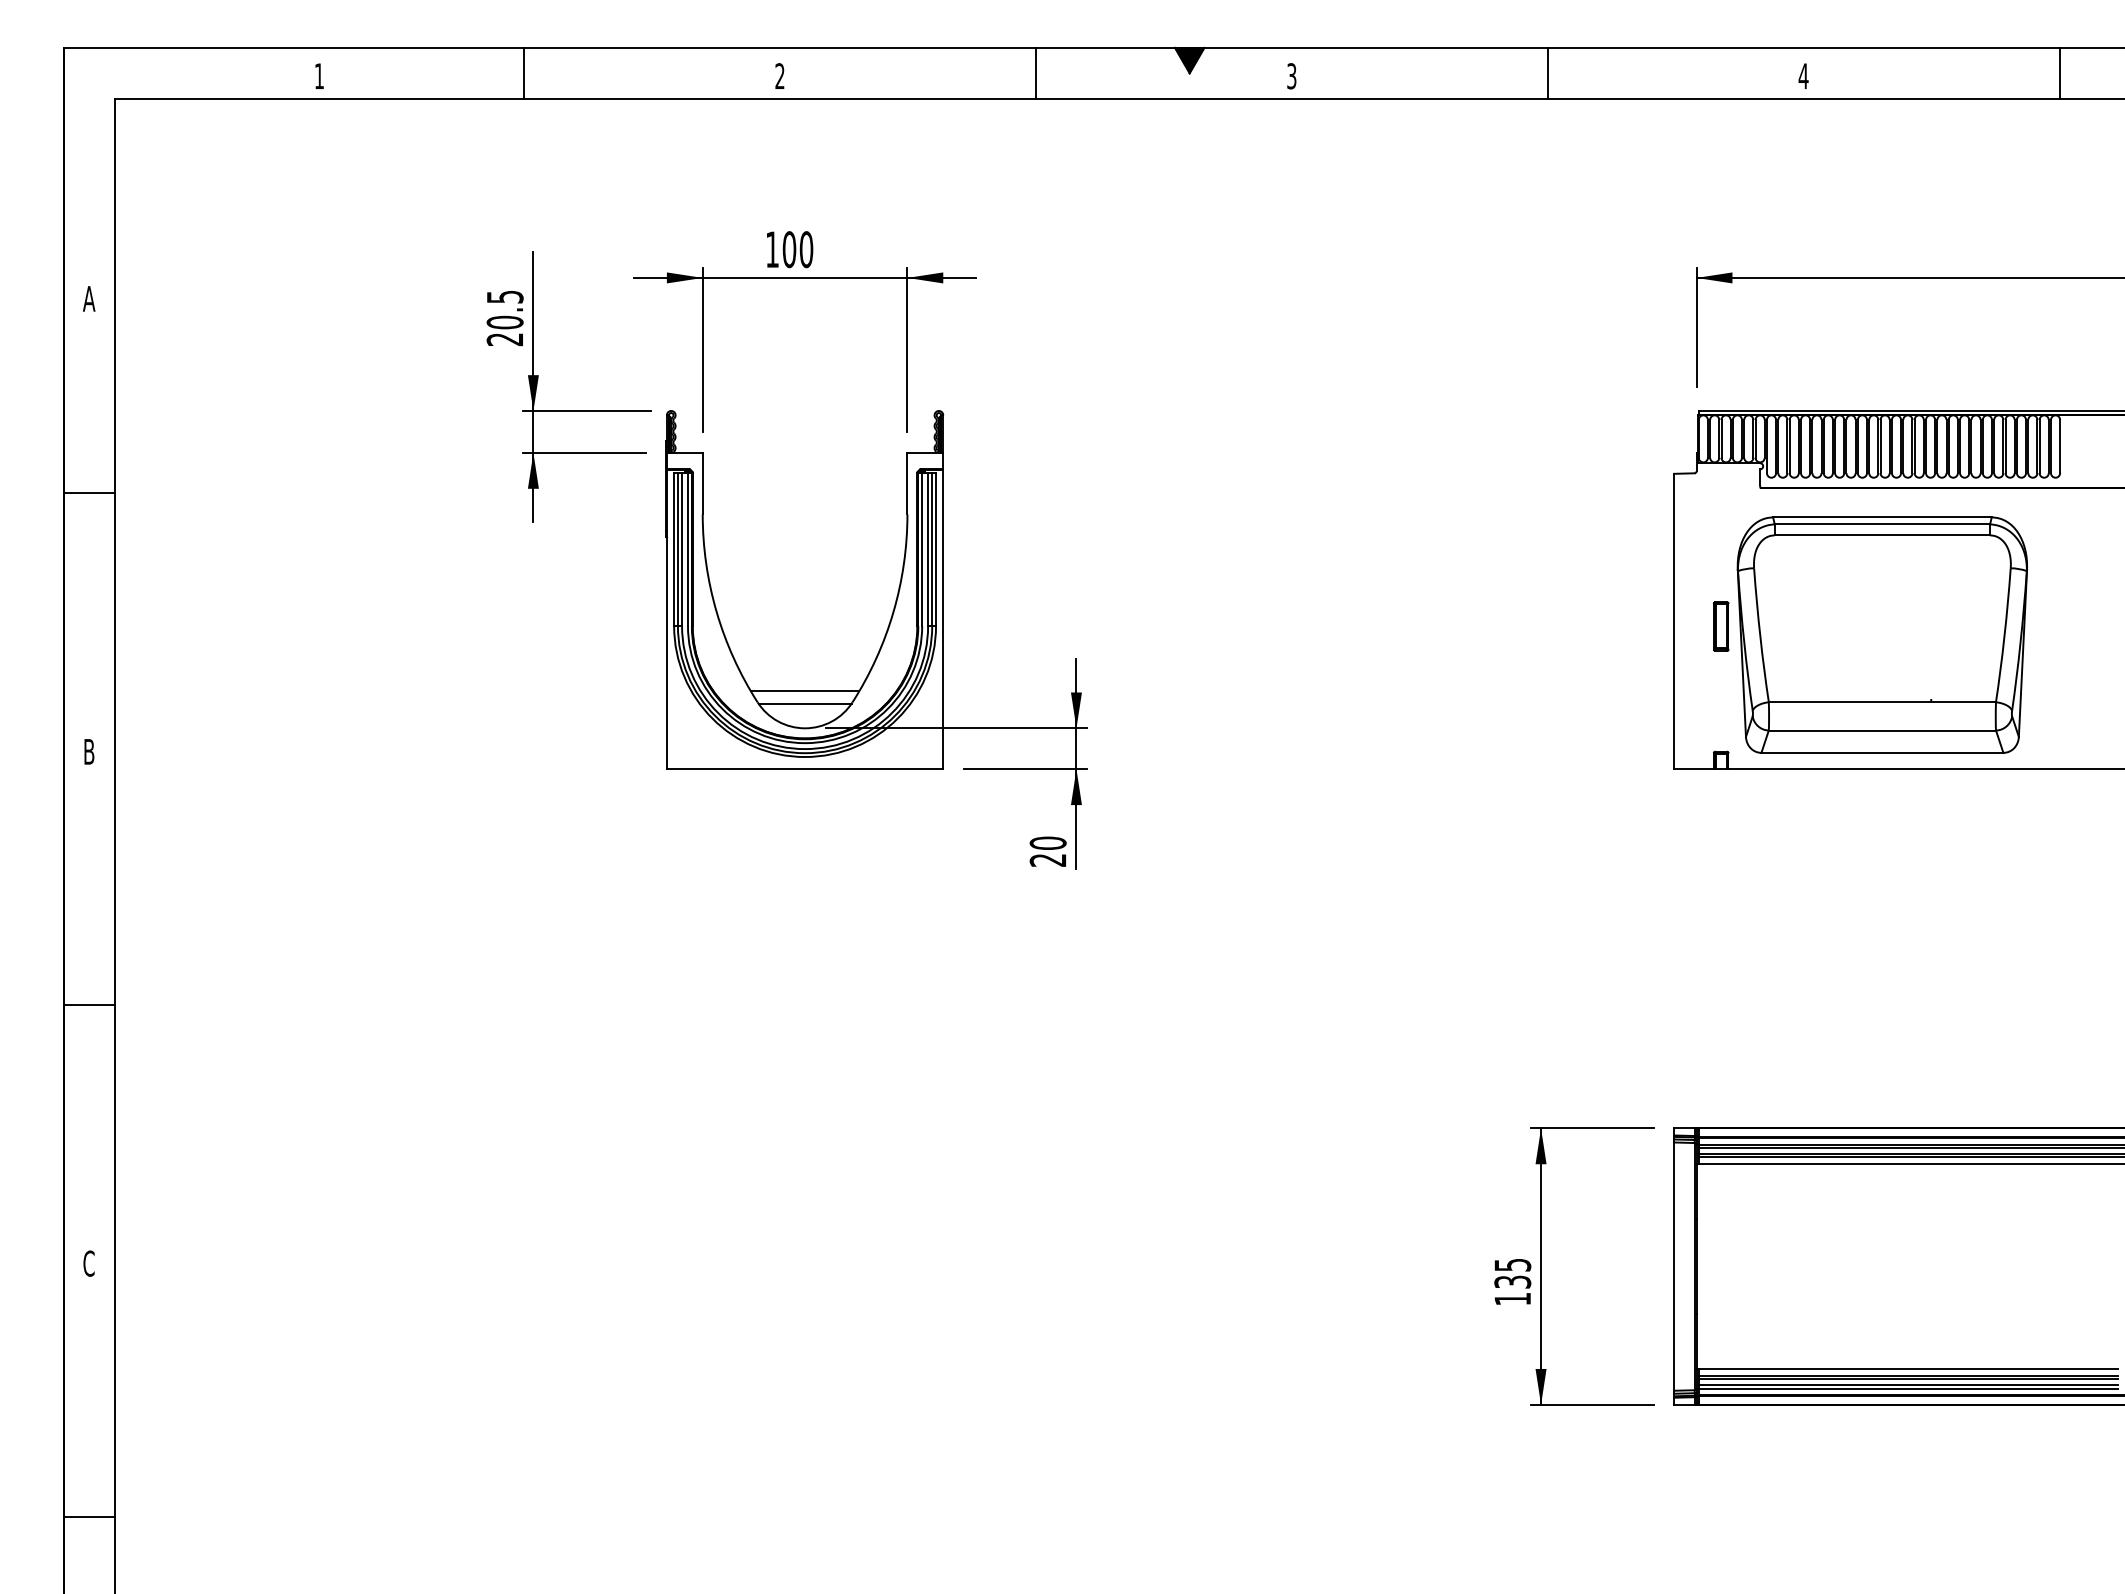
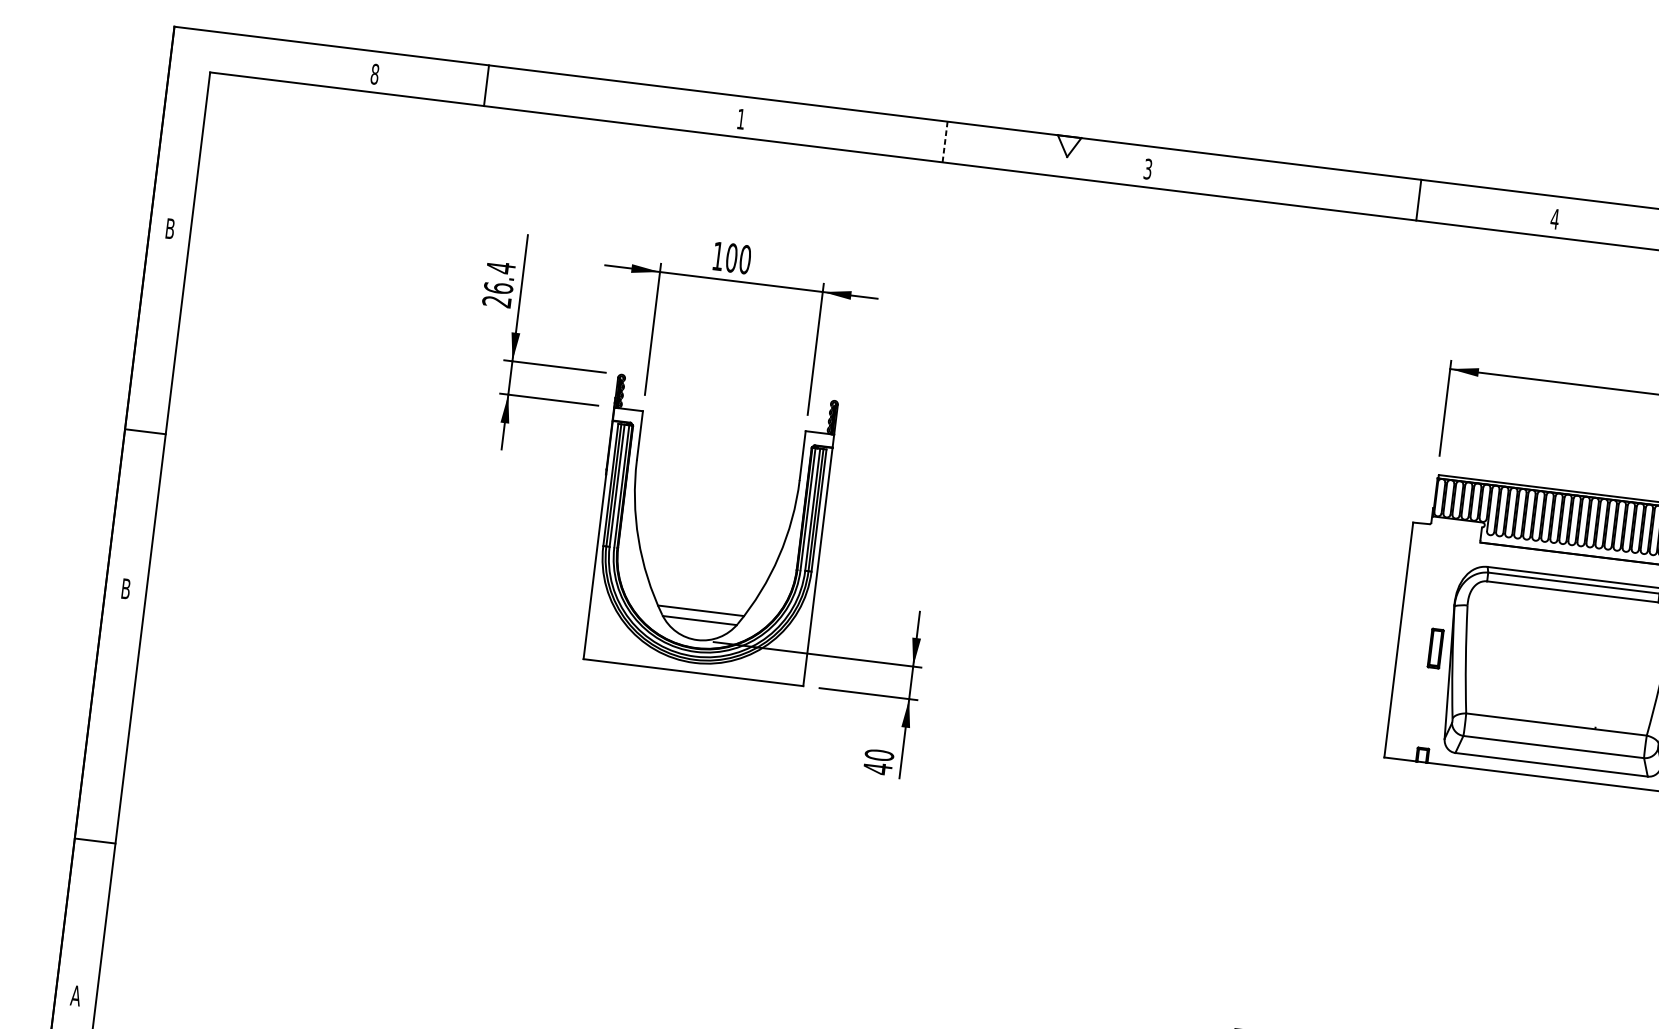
fill: (1189, 60) -> (1068, 146), removed
line: (524, 73) -> (486, 85), moved
line: (1036, 73) -> (945, 142), solid -> dashed
line: (1547, 73) -> (1418, 200), moved
text: (779, 75) -> (740, 118), 2 -> 1
text: (319, 76) -> (375, 74), 1 -> 8
text: (89, 298) -> (170, 228), A -> B
text: (504, 309) -> (499, 277), 20.5 -> 26.4
line: (88, 493) -> (144, 431), moved
text: (1047, 860) -> (877, 768), 20 -> 40
line: (88, 1004) -> (94, 840), moved
text: (88, 1263) -> (75, 995), C -> A

